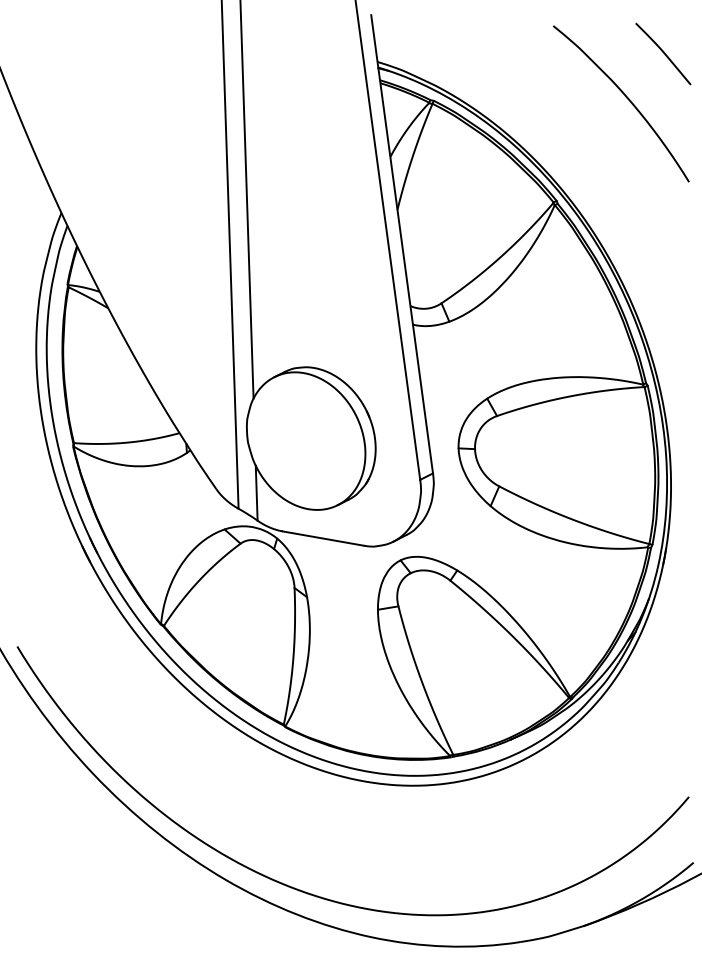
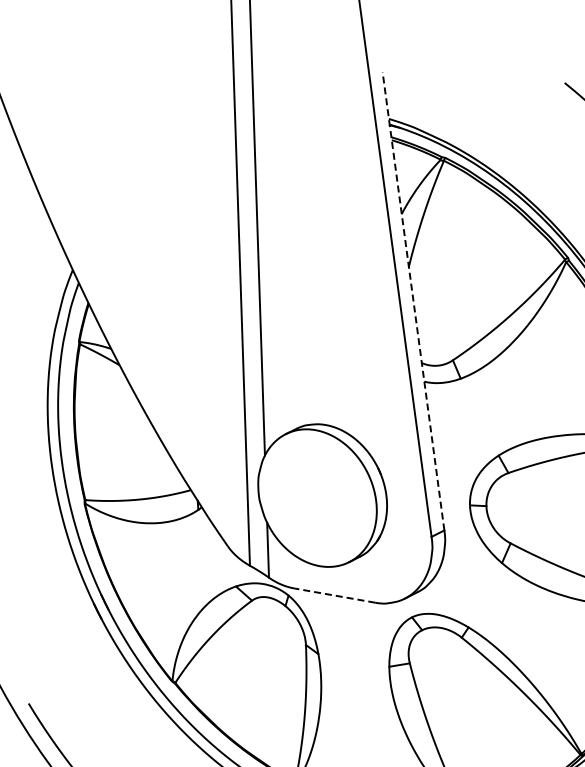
line: (402, 243) -> (413, 300), solid -> dashed
line: (322, 538) -> (333, 595), solid -> dashed

